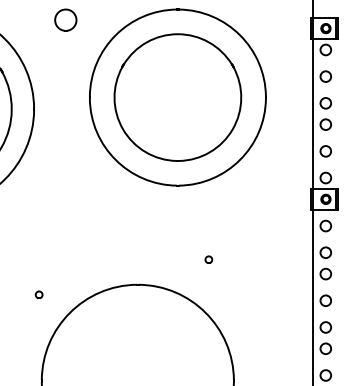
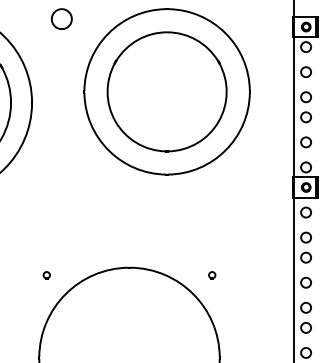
part: (209, 260) -> (212, 275), moved
part: (38, 295) -> (46, 275), moved

